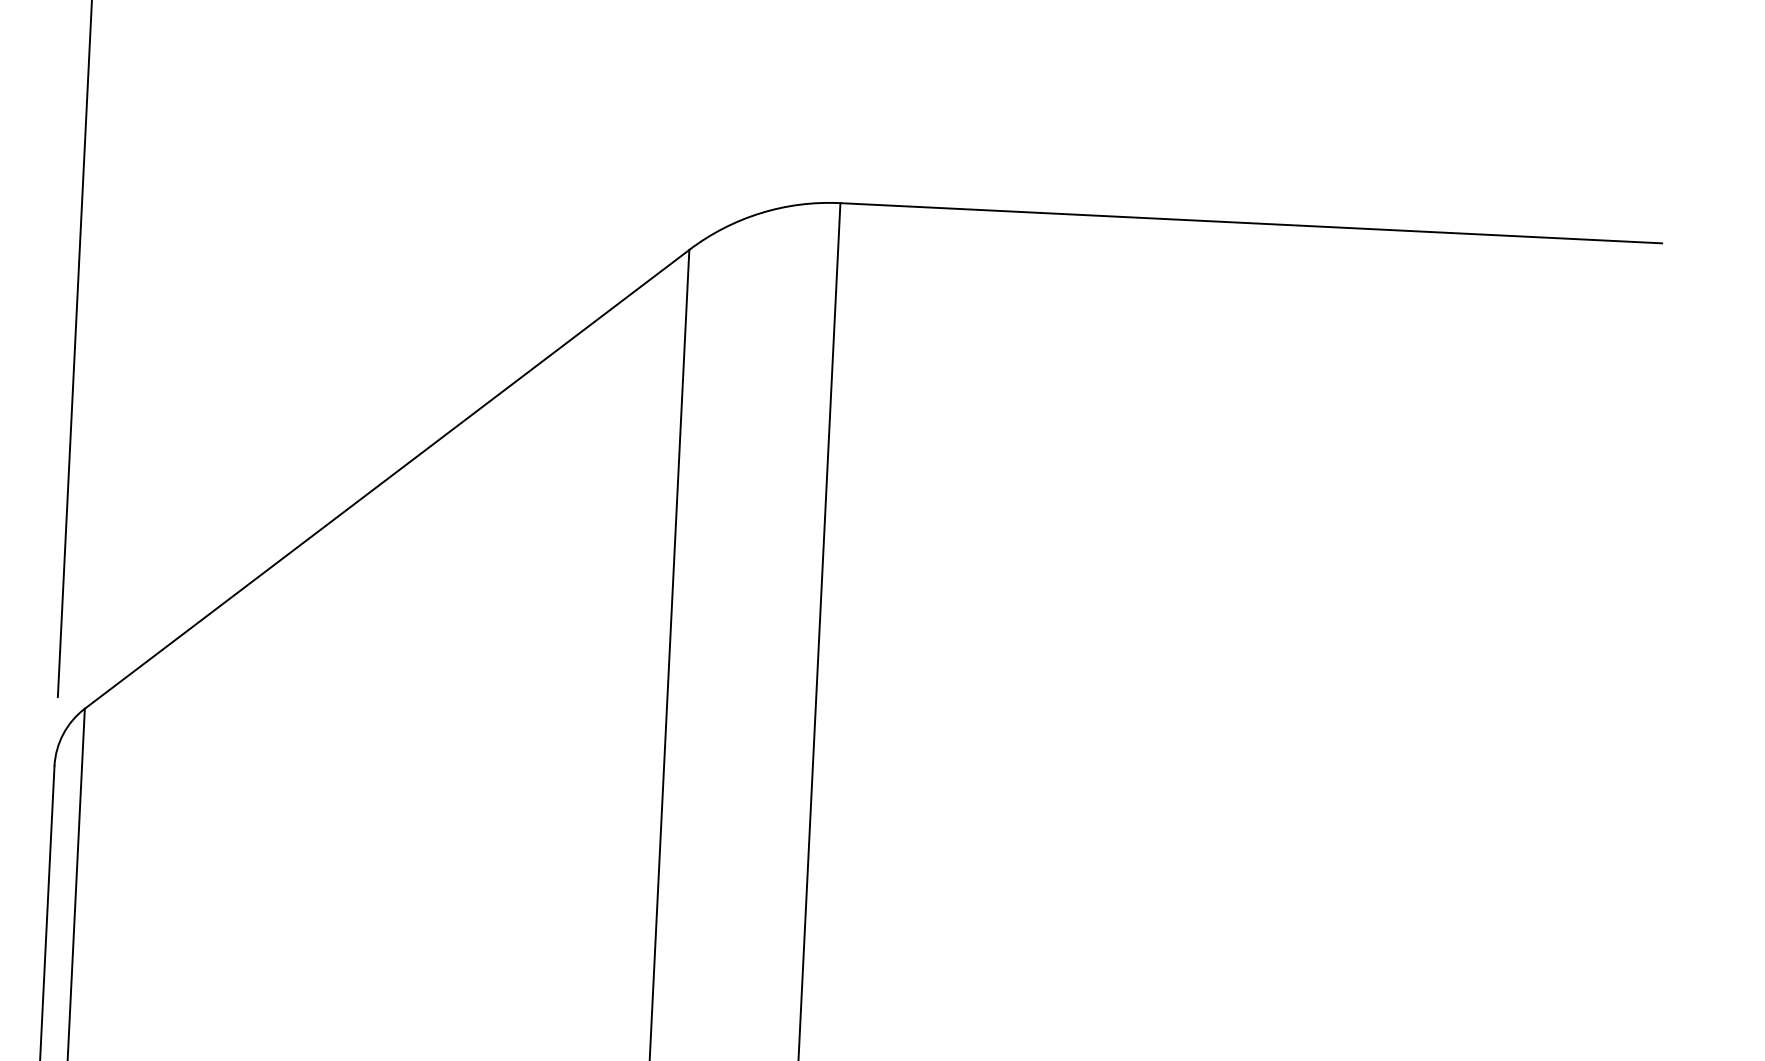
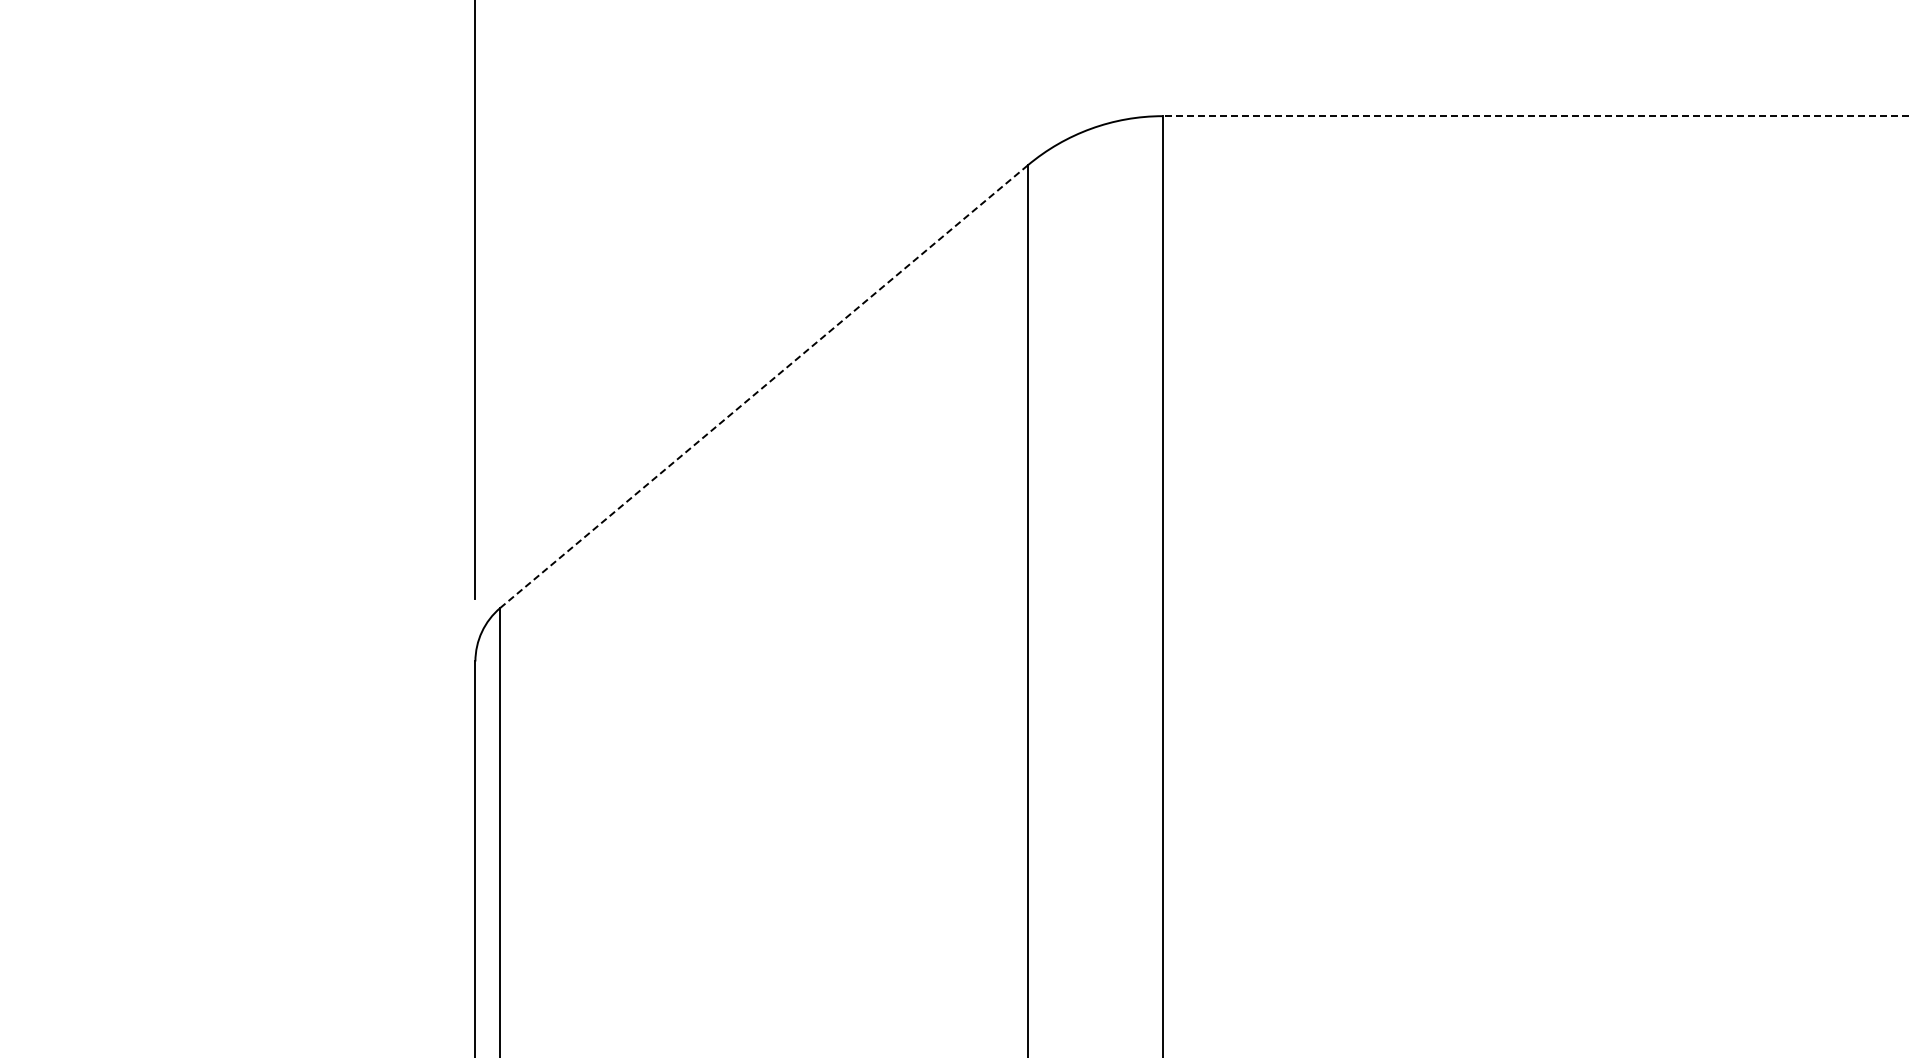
line: (1250, 223) -> (1535, 116), solid -> dashed
line: (386, 479) -> (763, 386), solid -> dashed

